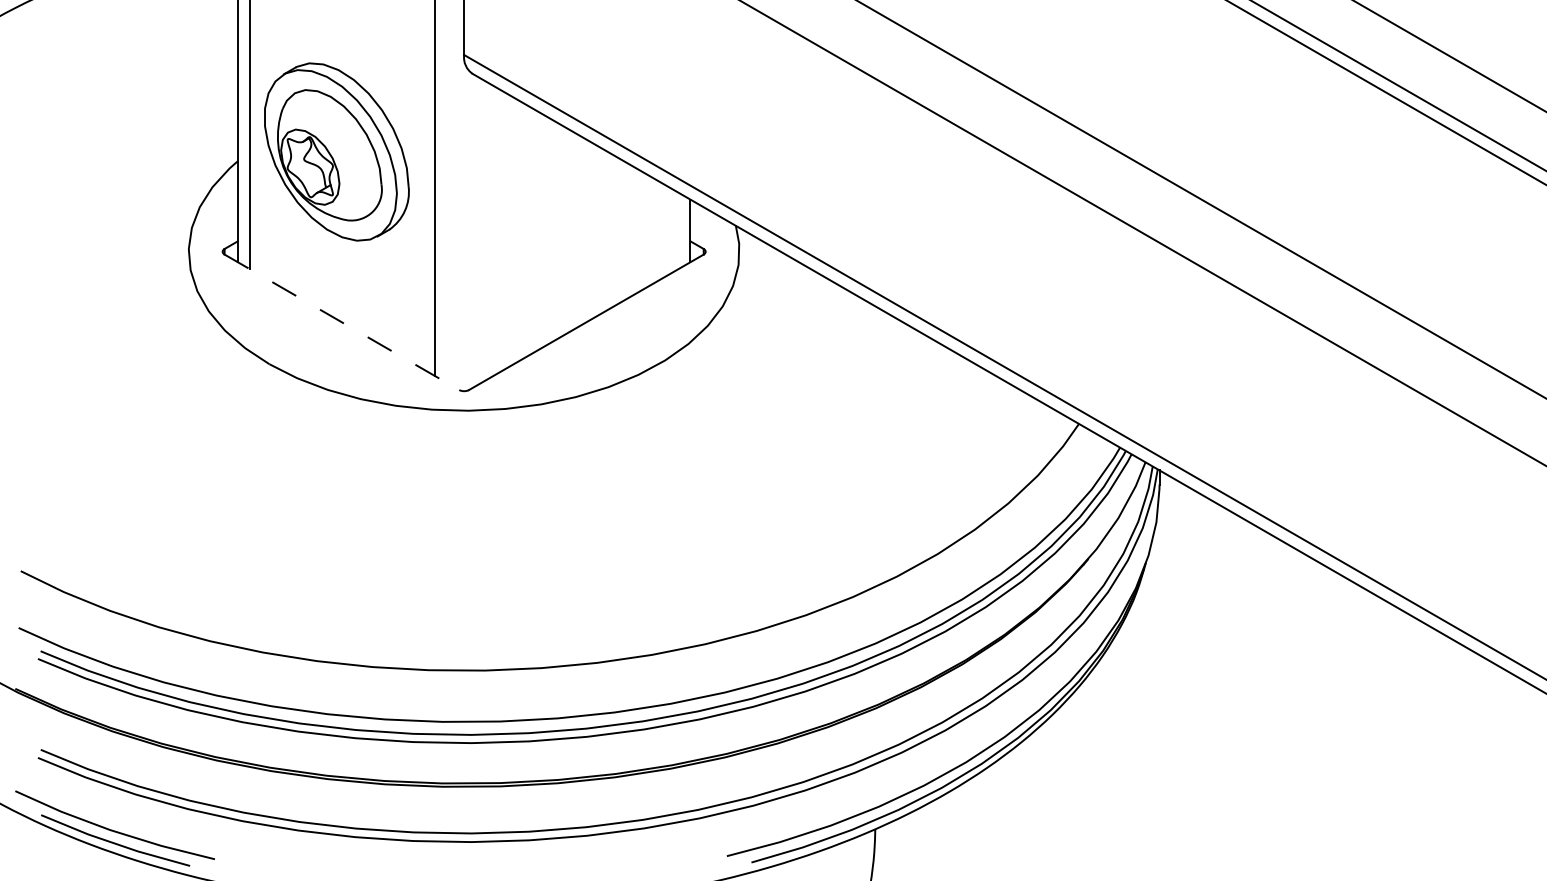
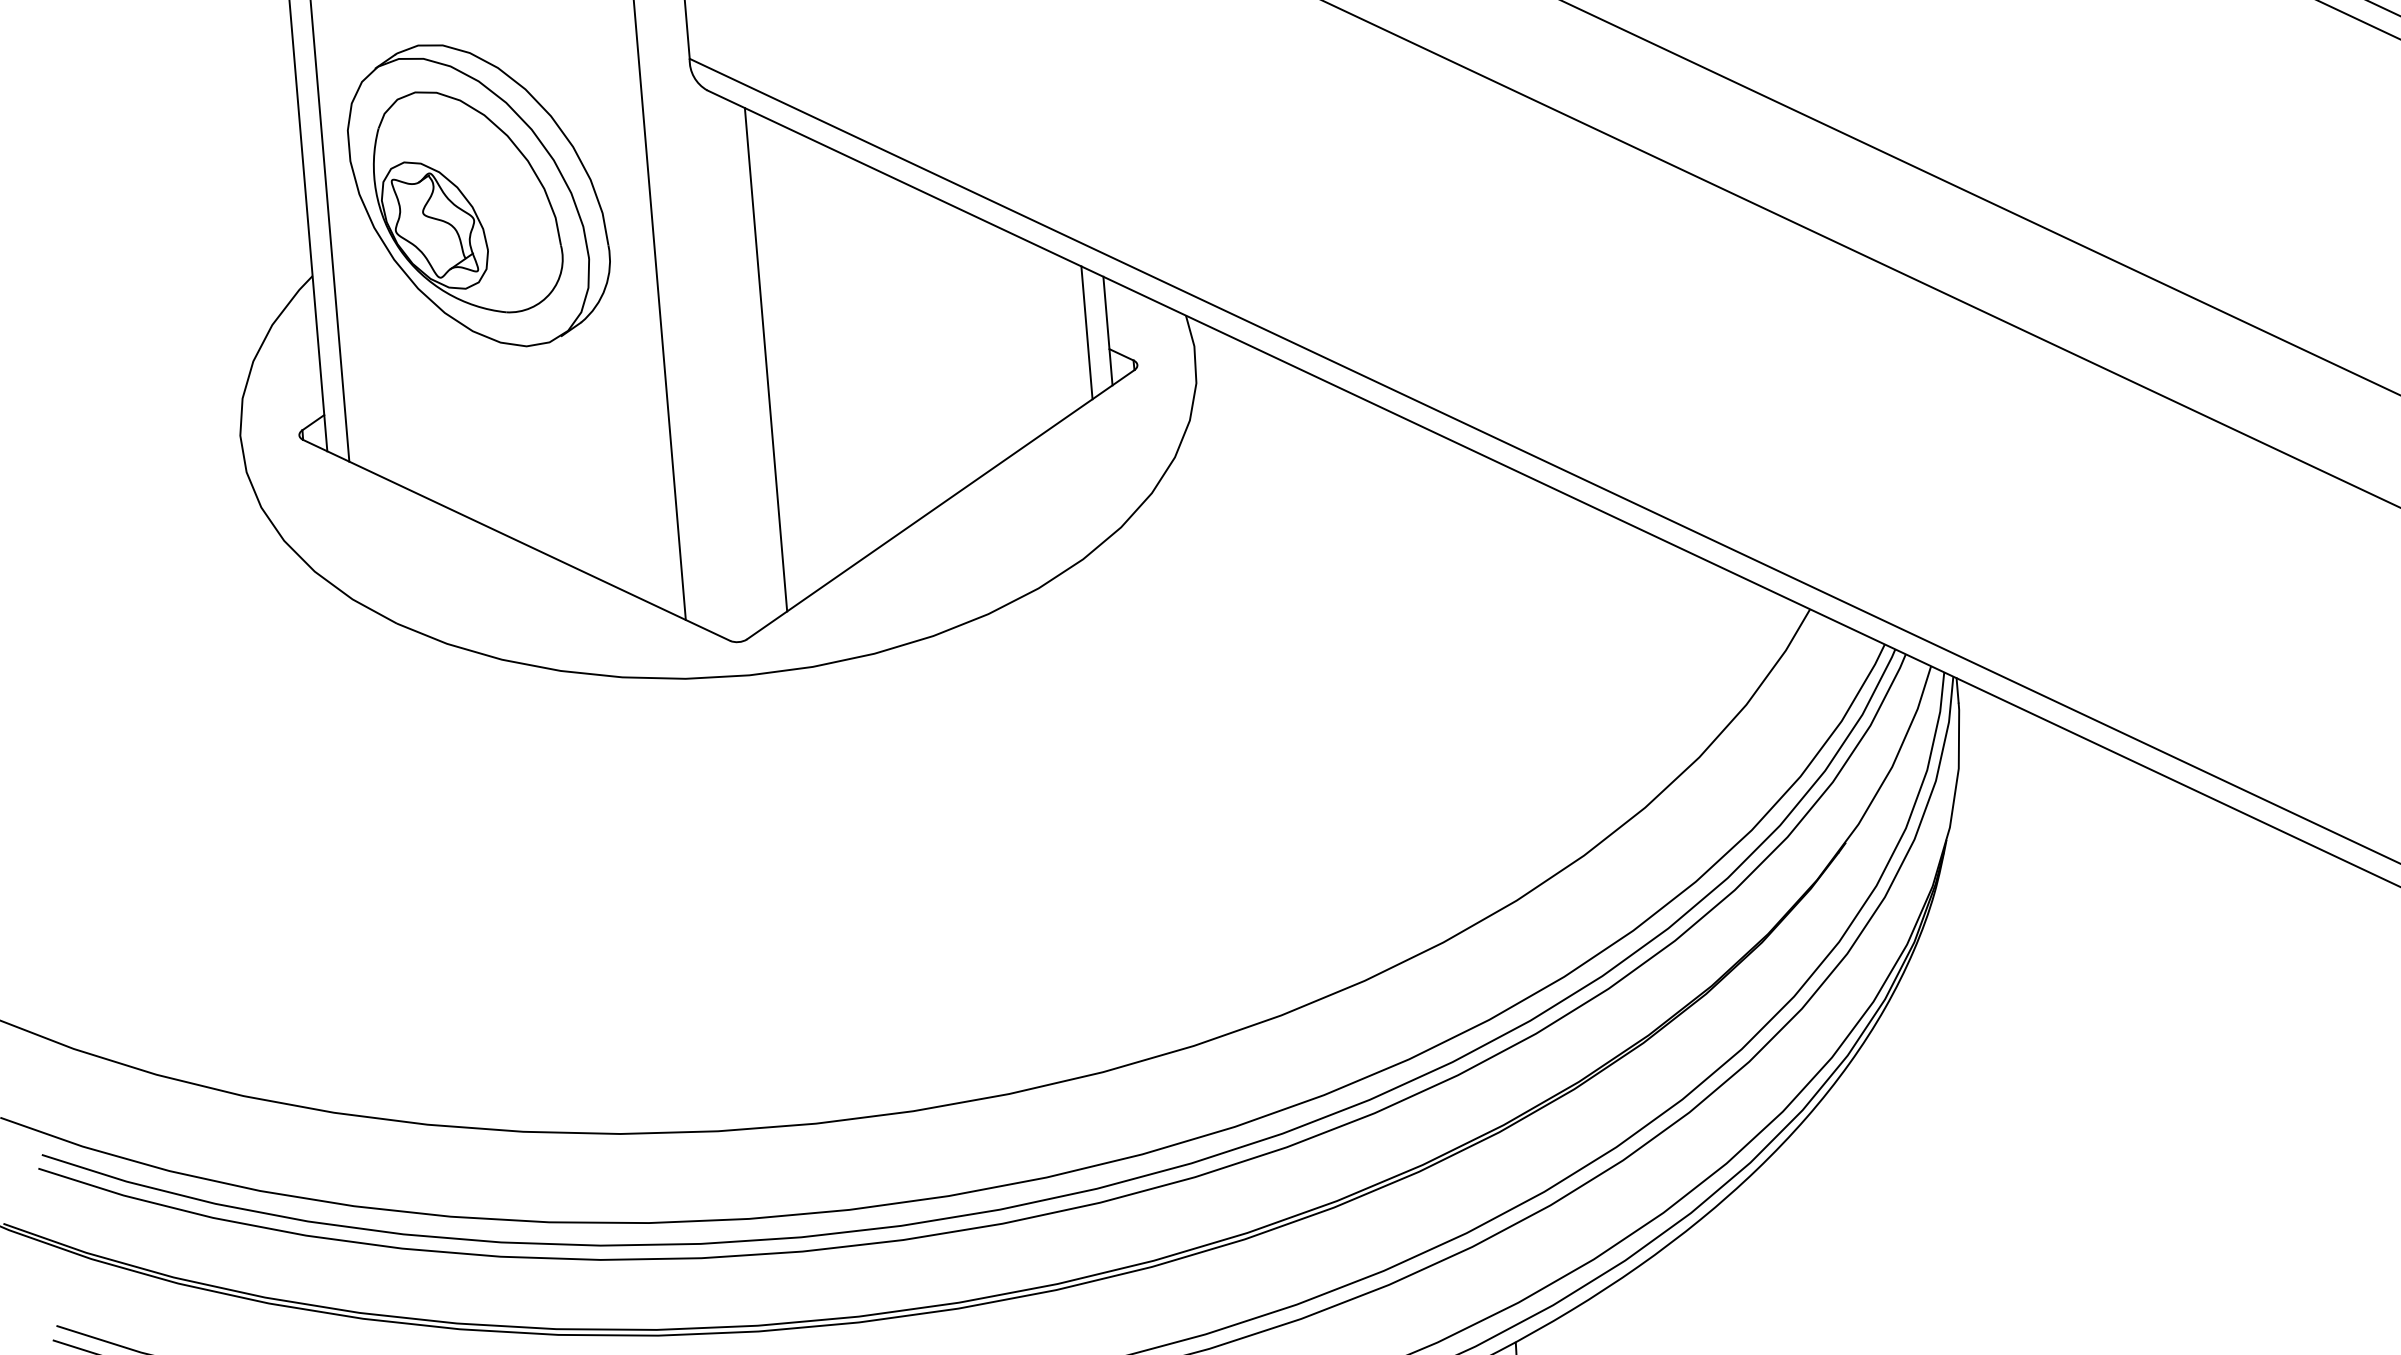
part: (336, 151) -> (478, 194), moved
line: (493, 230) -> (766, 359), added
line: (678, 230) -> (1087, 332), added
line: (342, 322) -> (517, 540), dashed -> solid

